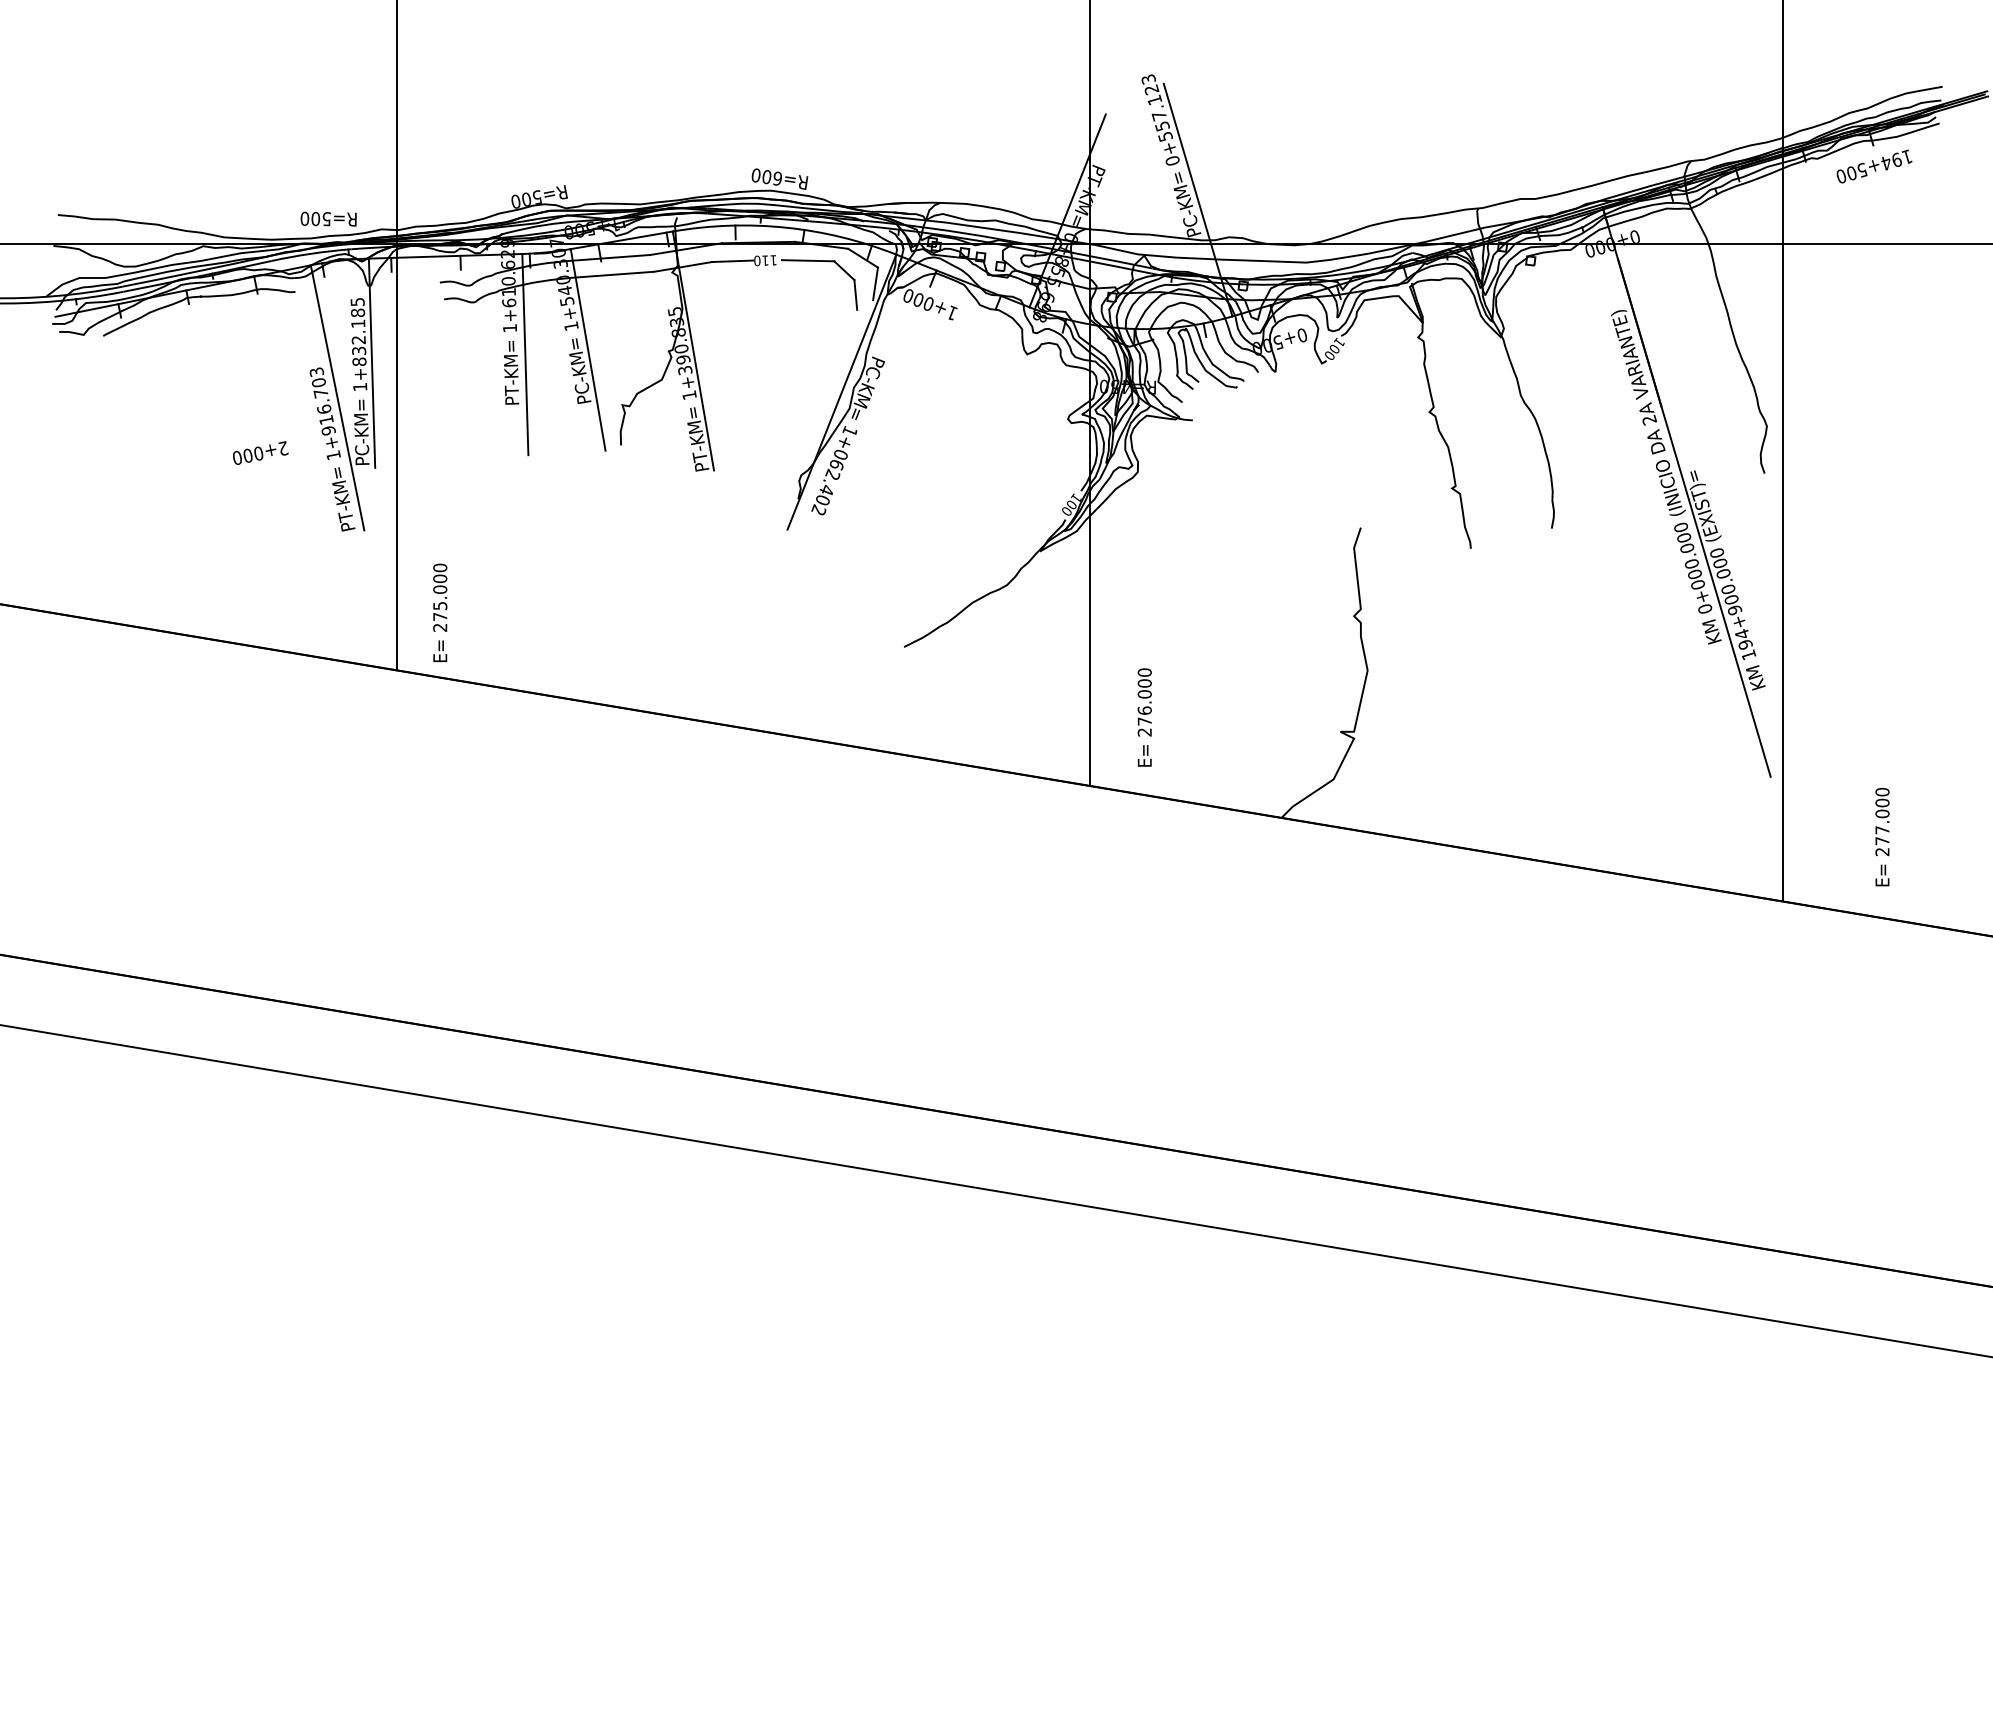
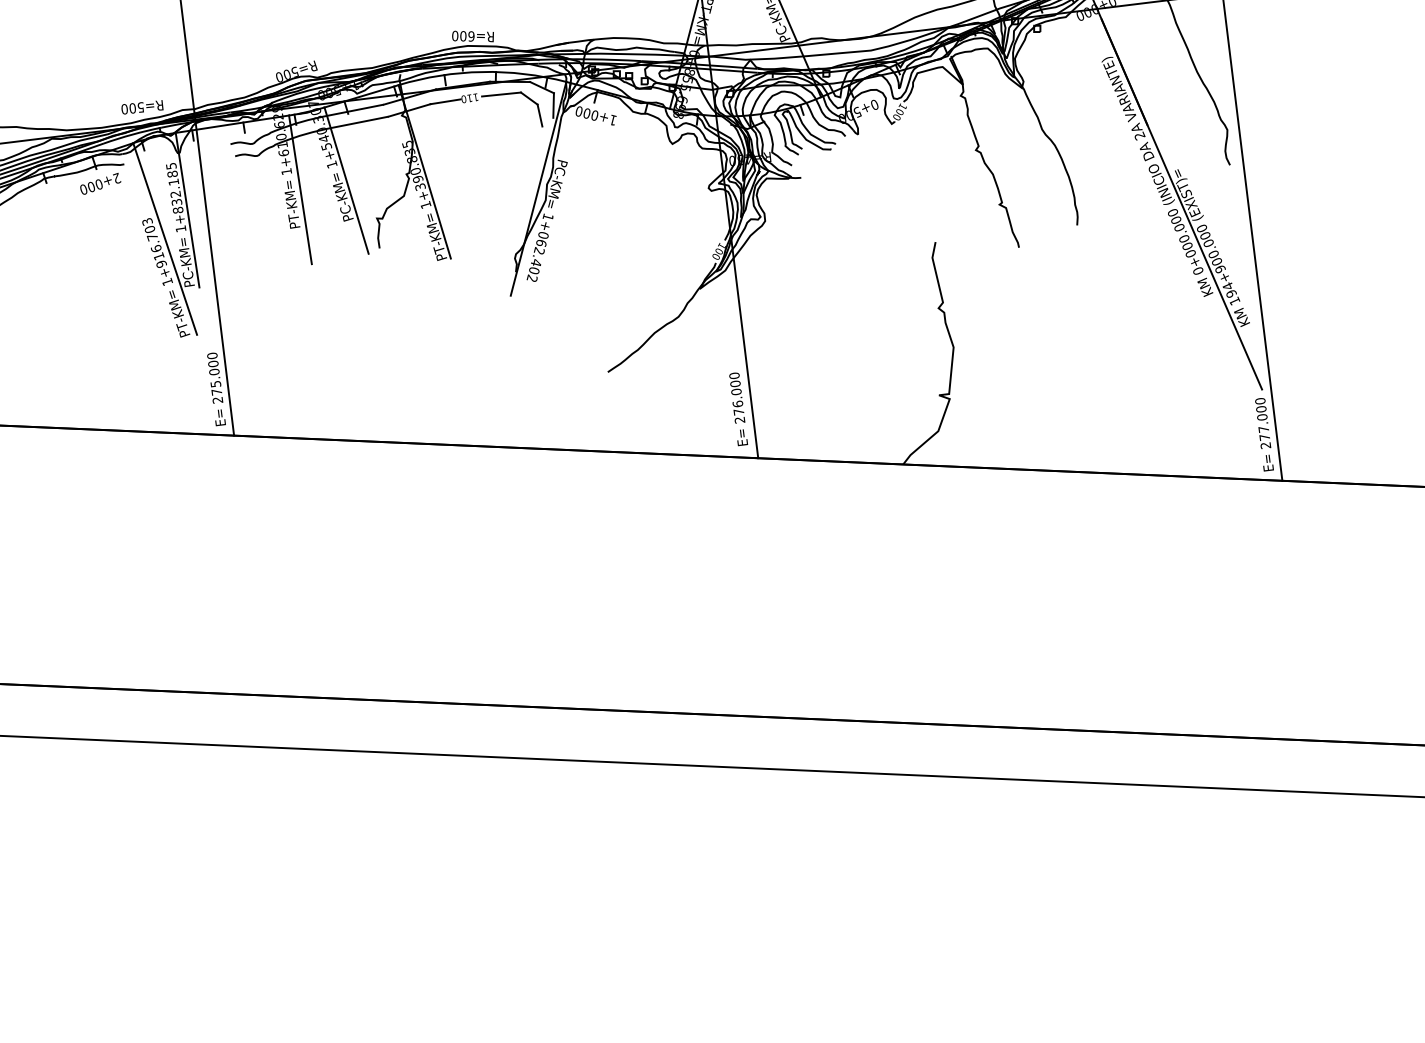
text: (260, 452) -> (100, 183), moved
text: (440, 612) -> (216, 388), moved
text: (1144, 717) -> (738, 409), moved
text: (1882, 837) -> (1264, 434), moved

